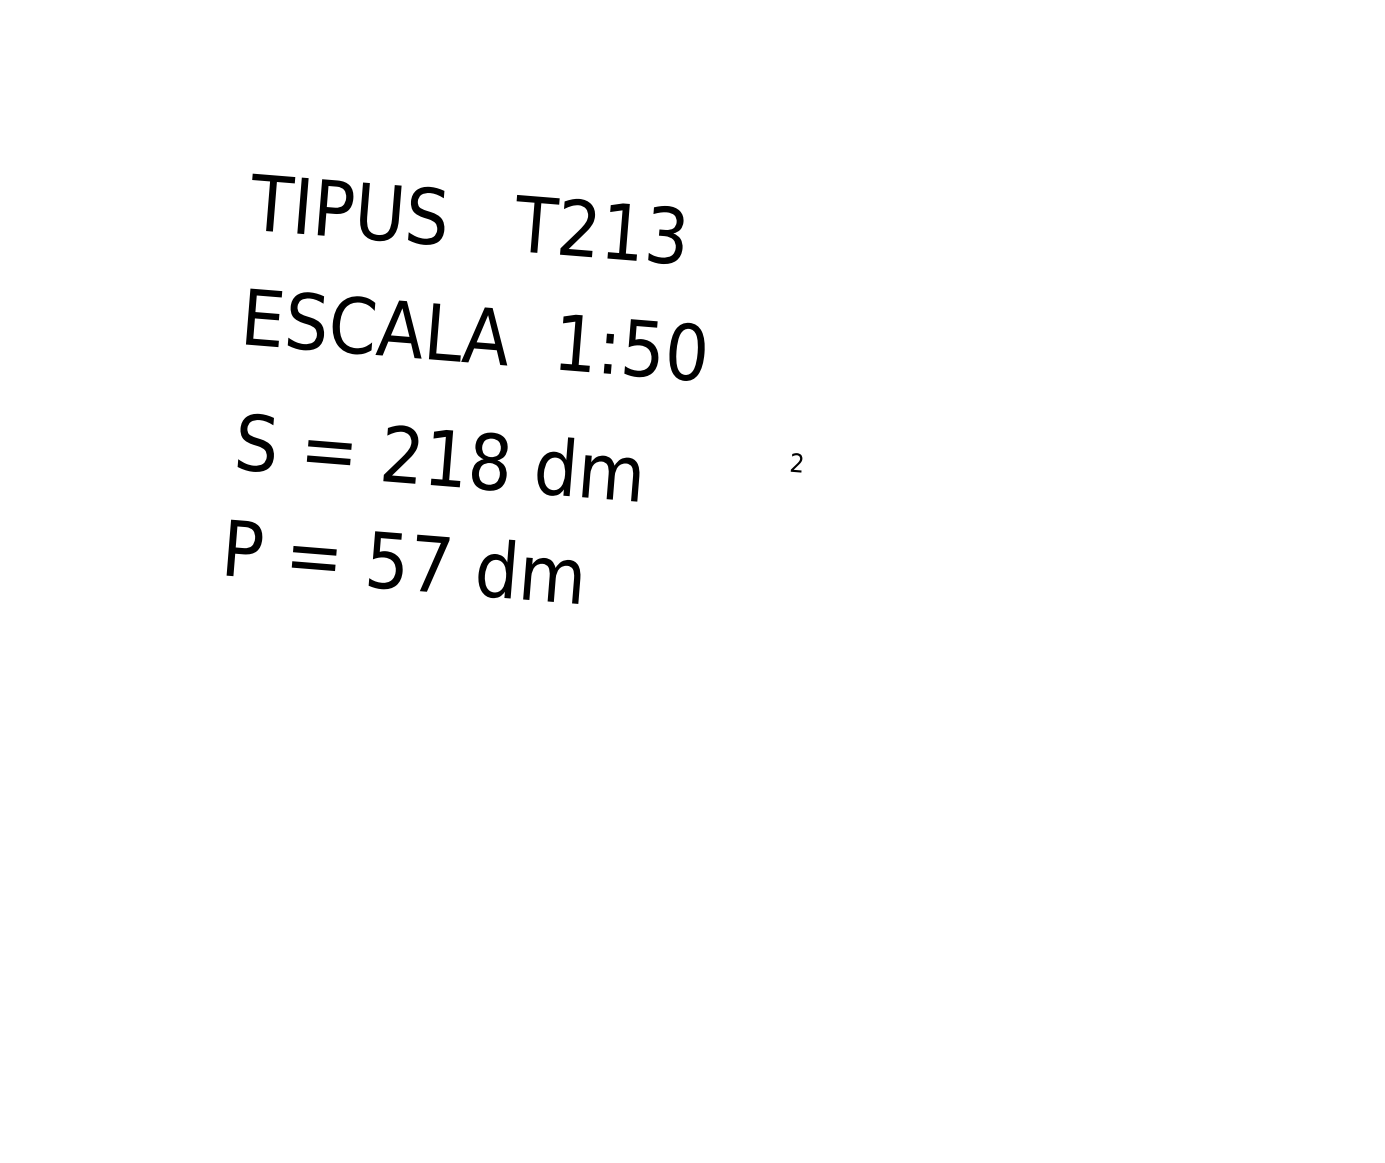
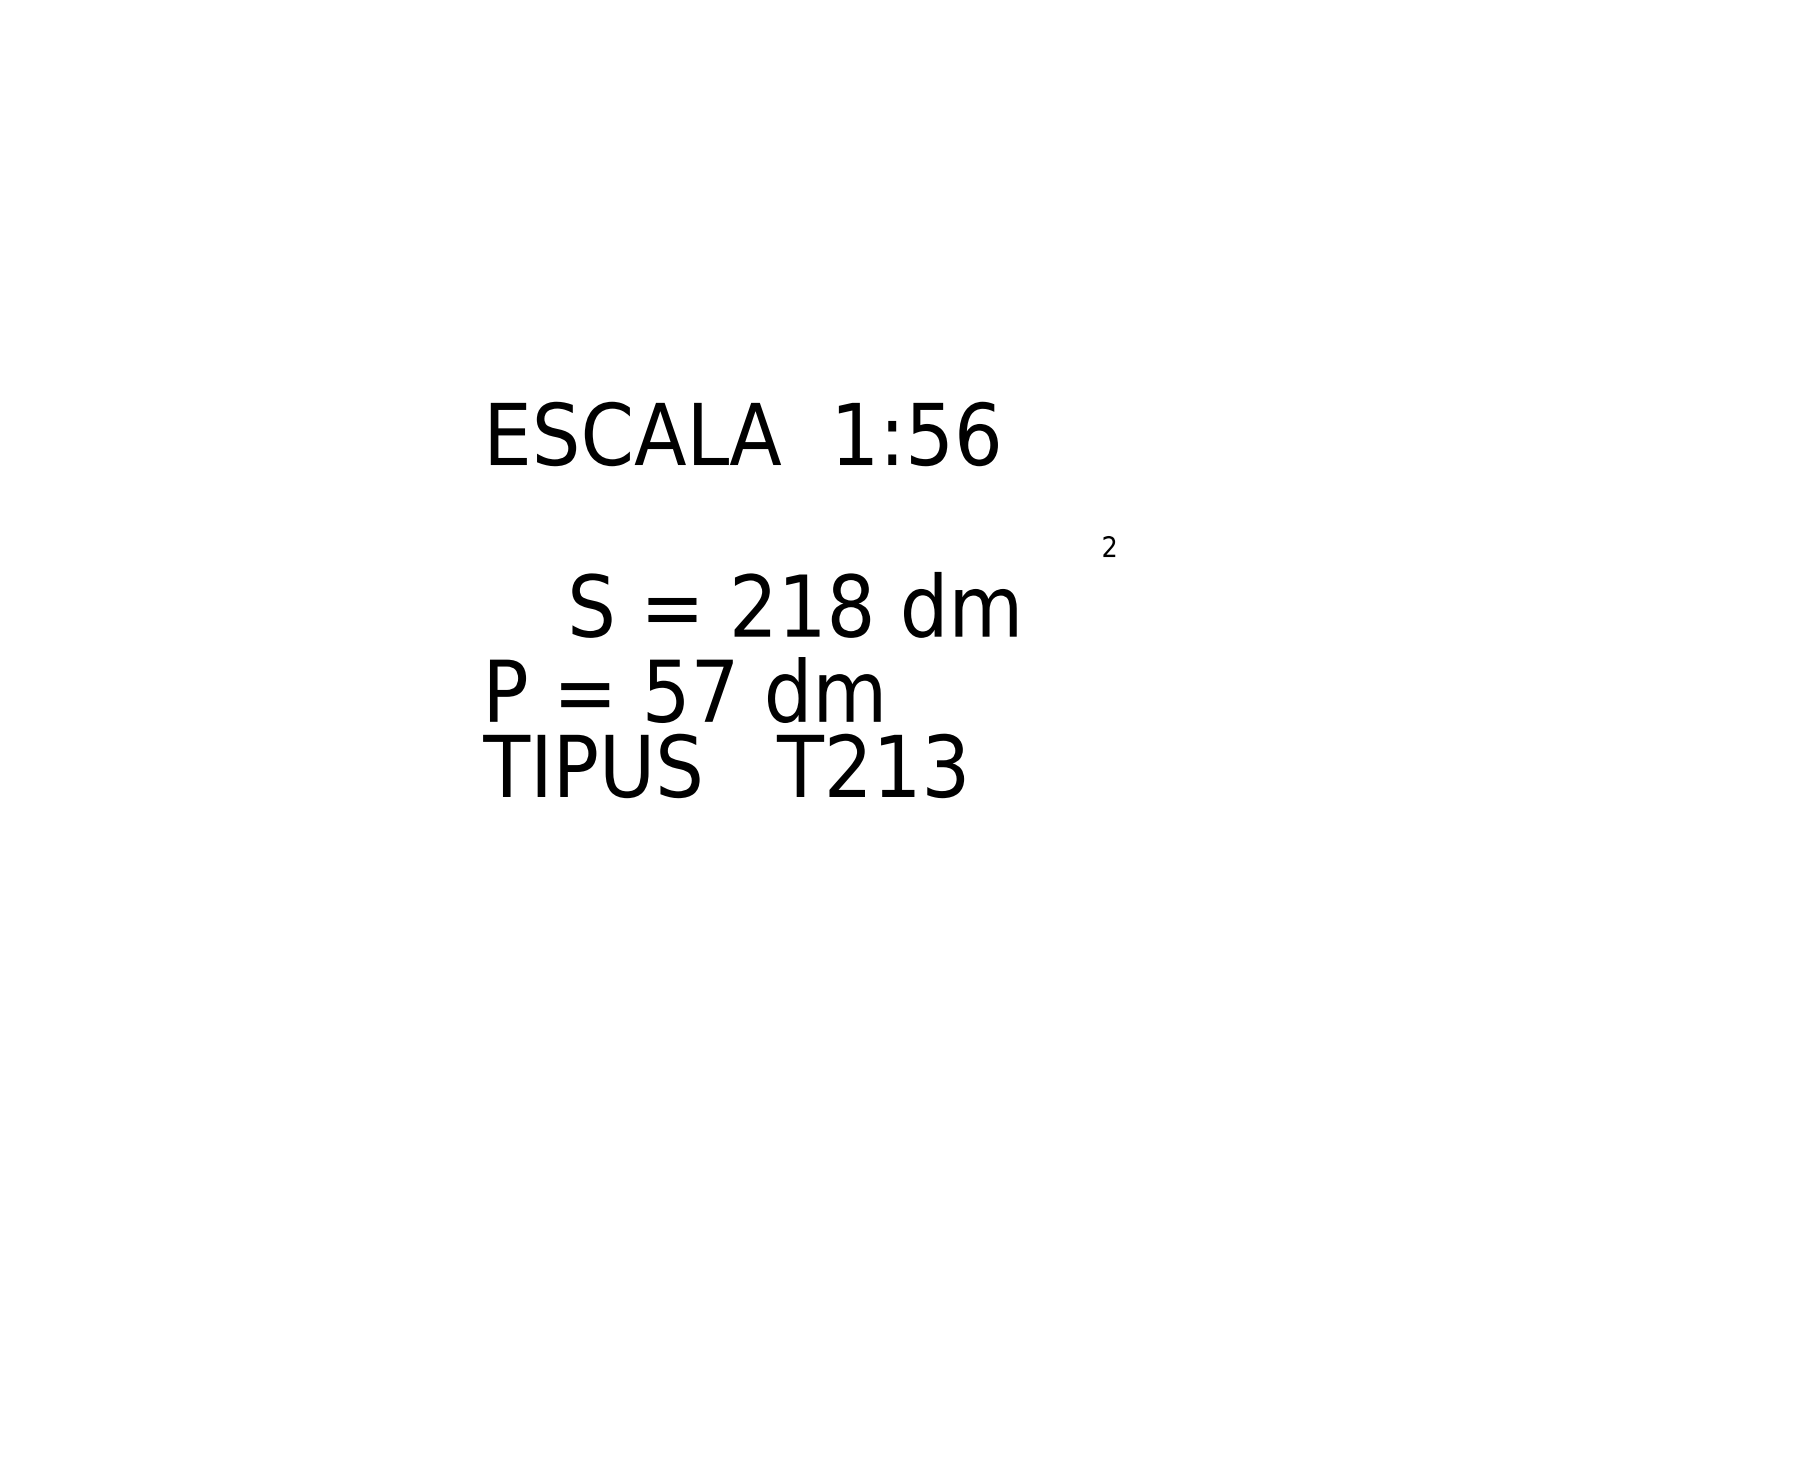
text: (466, 218) -> (723, 765), moved
text: (687, 351) -> (978, 433), 1:50 -> 1:56
text: (439, 456) -> (794, 604), moved

